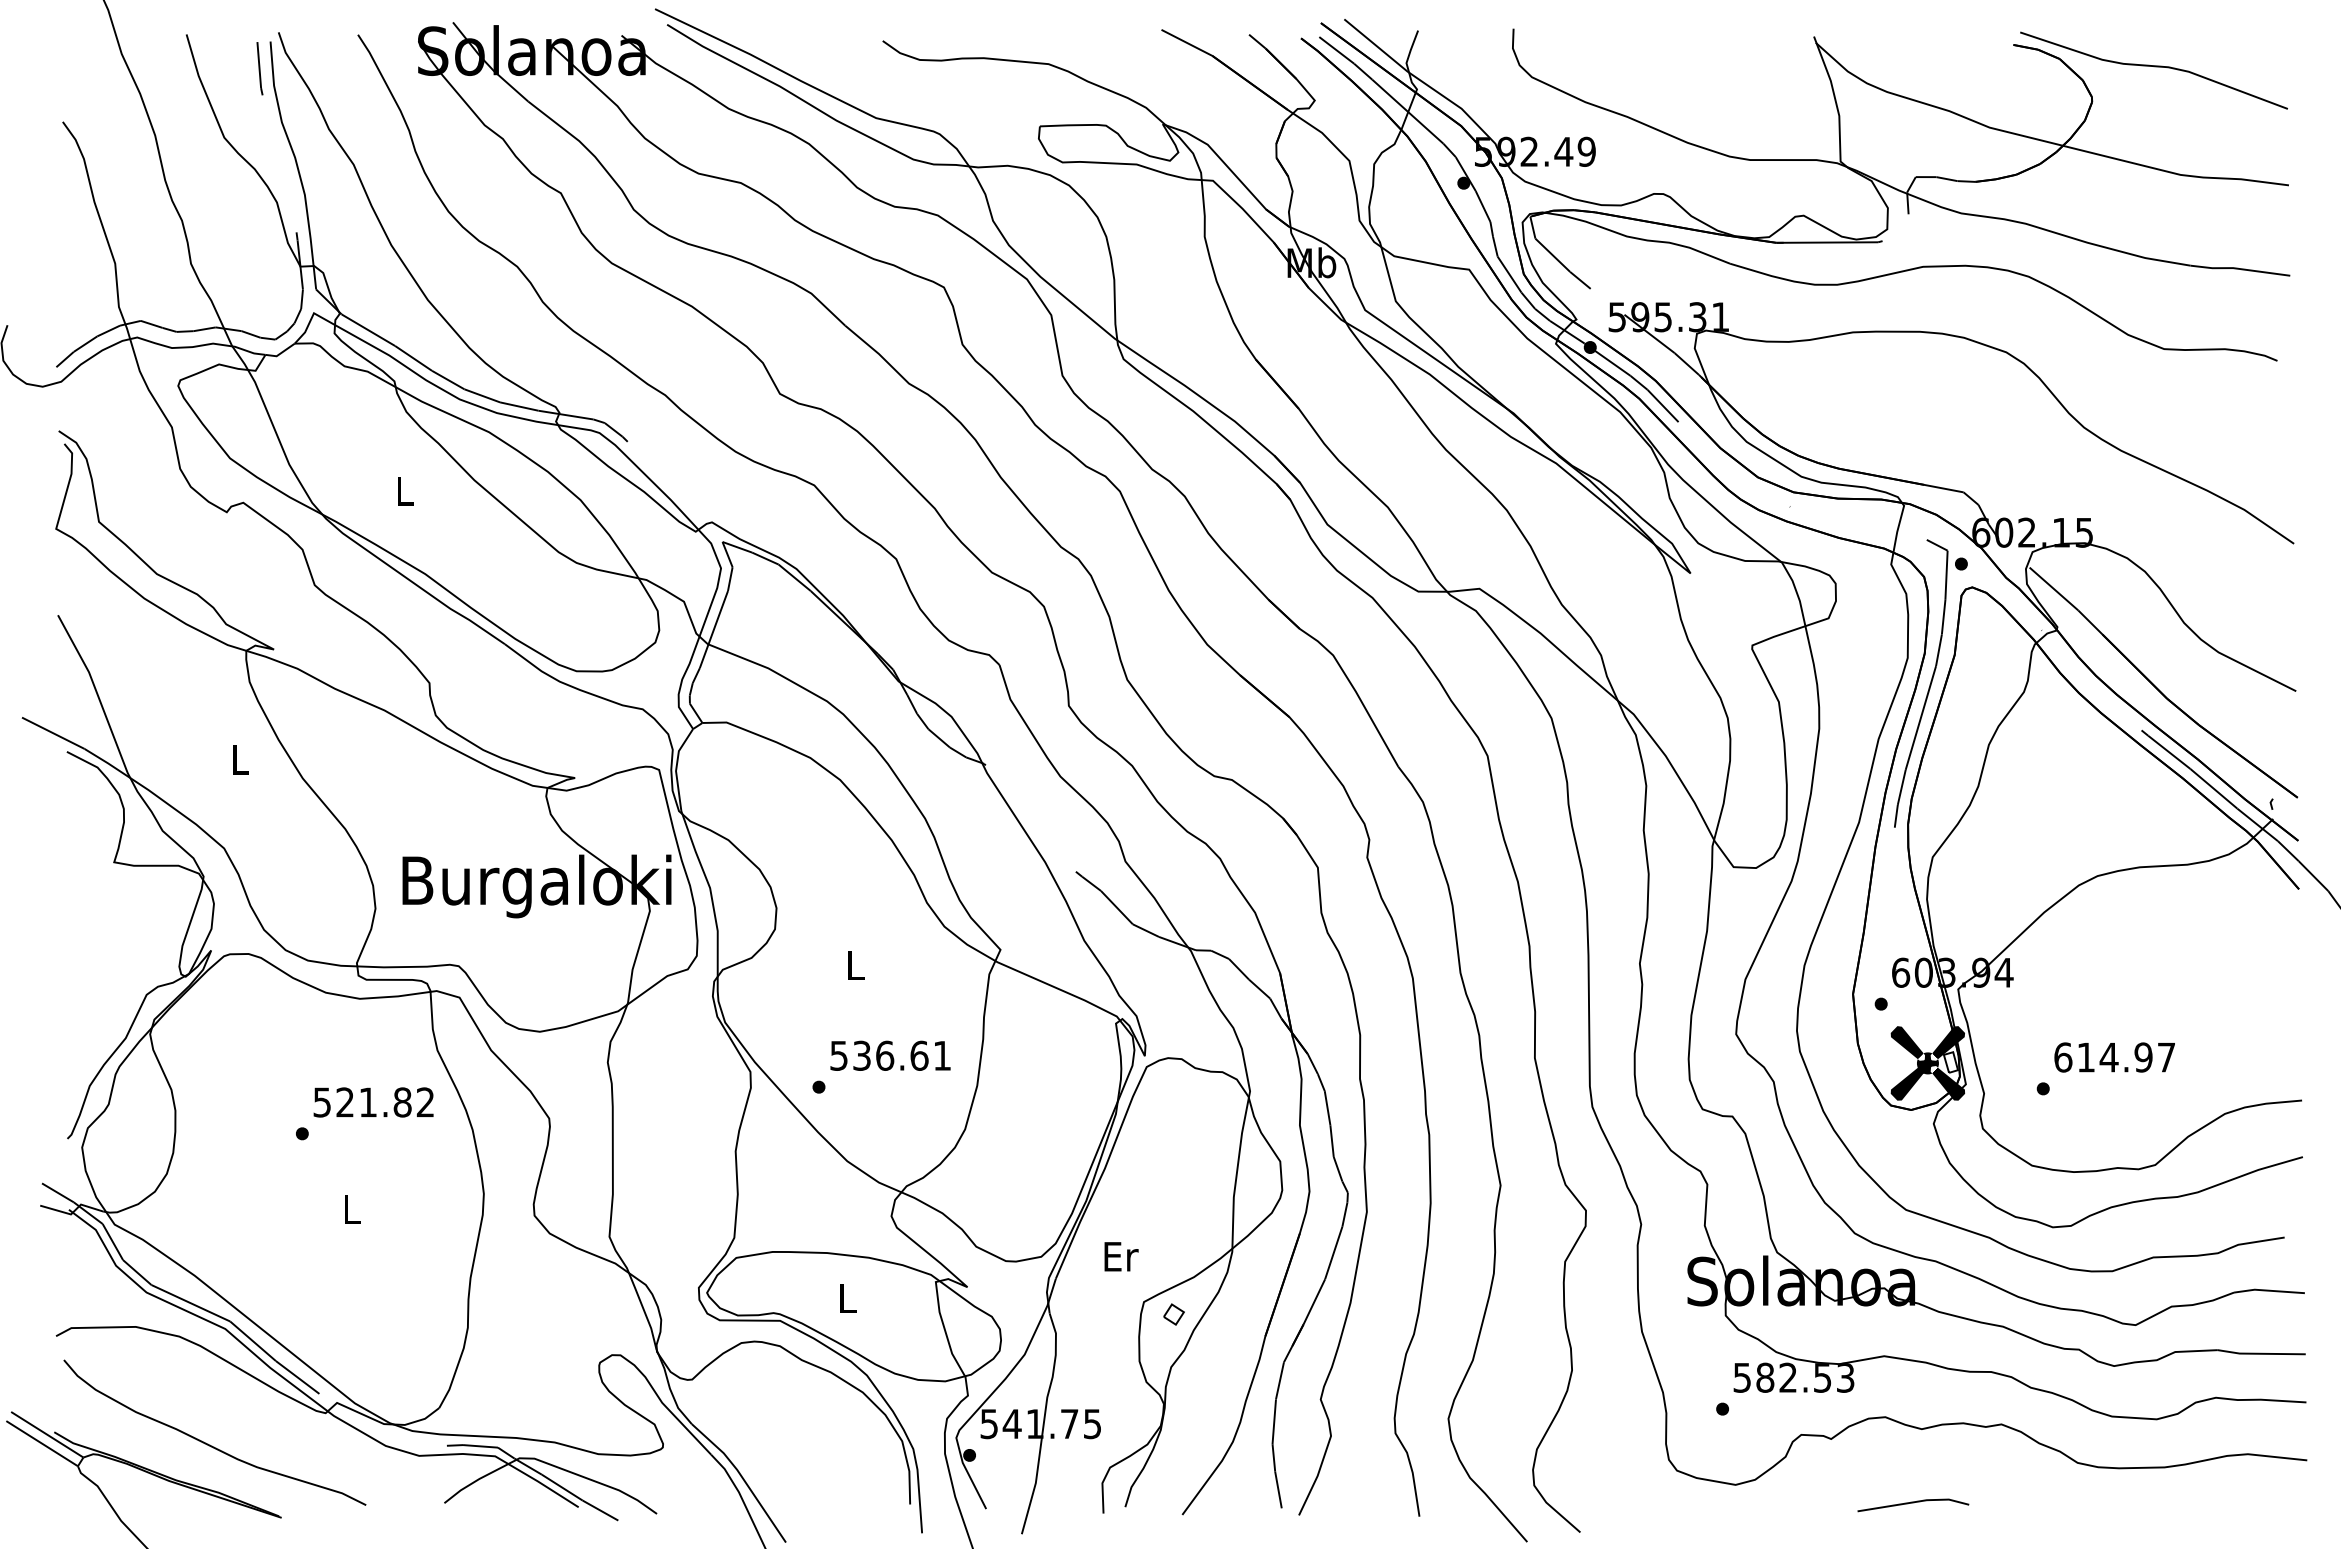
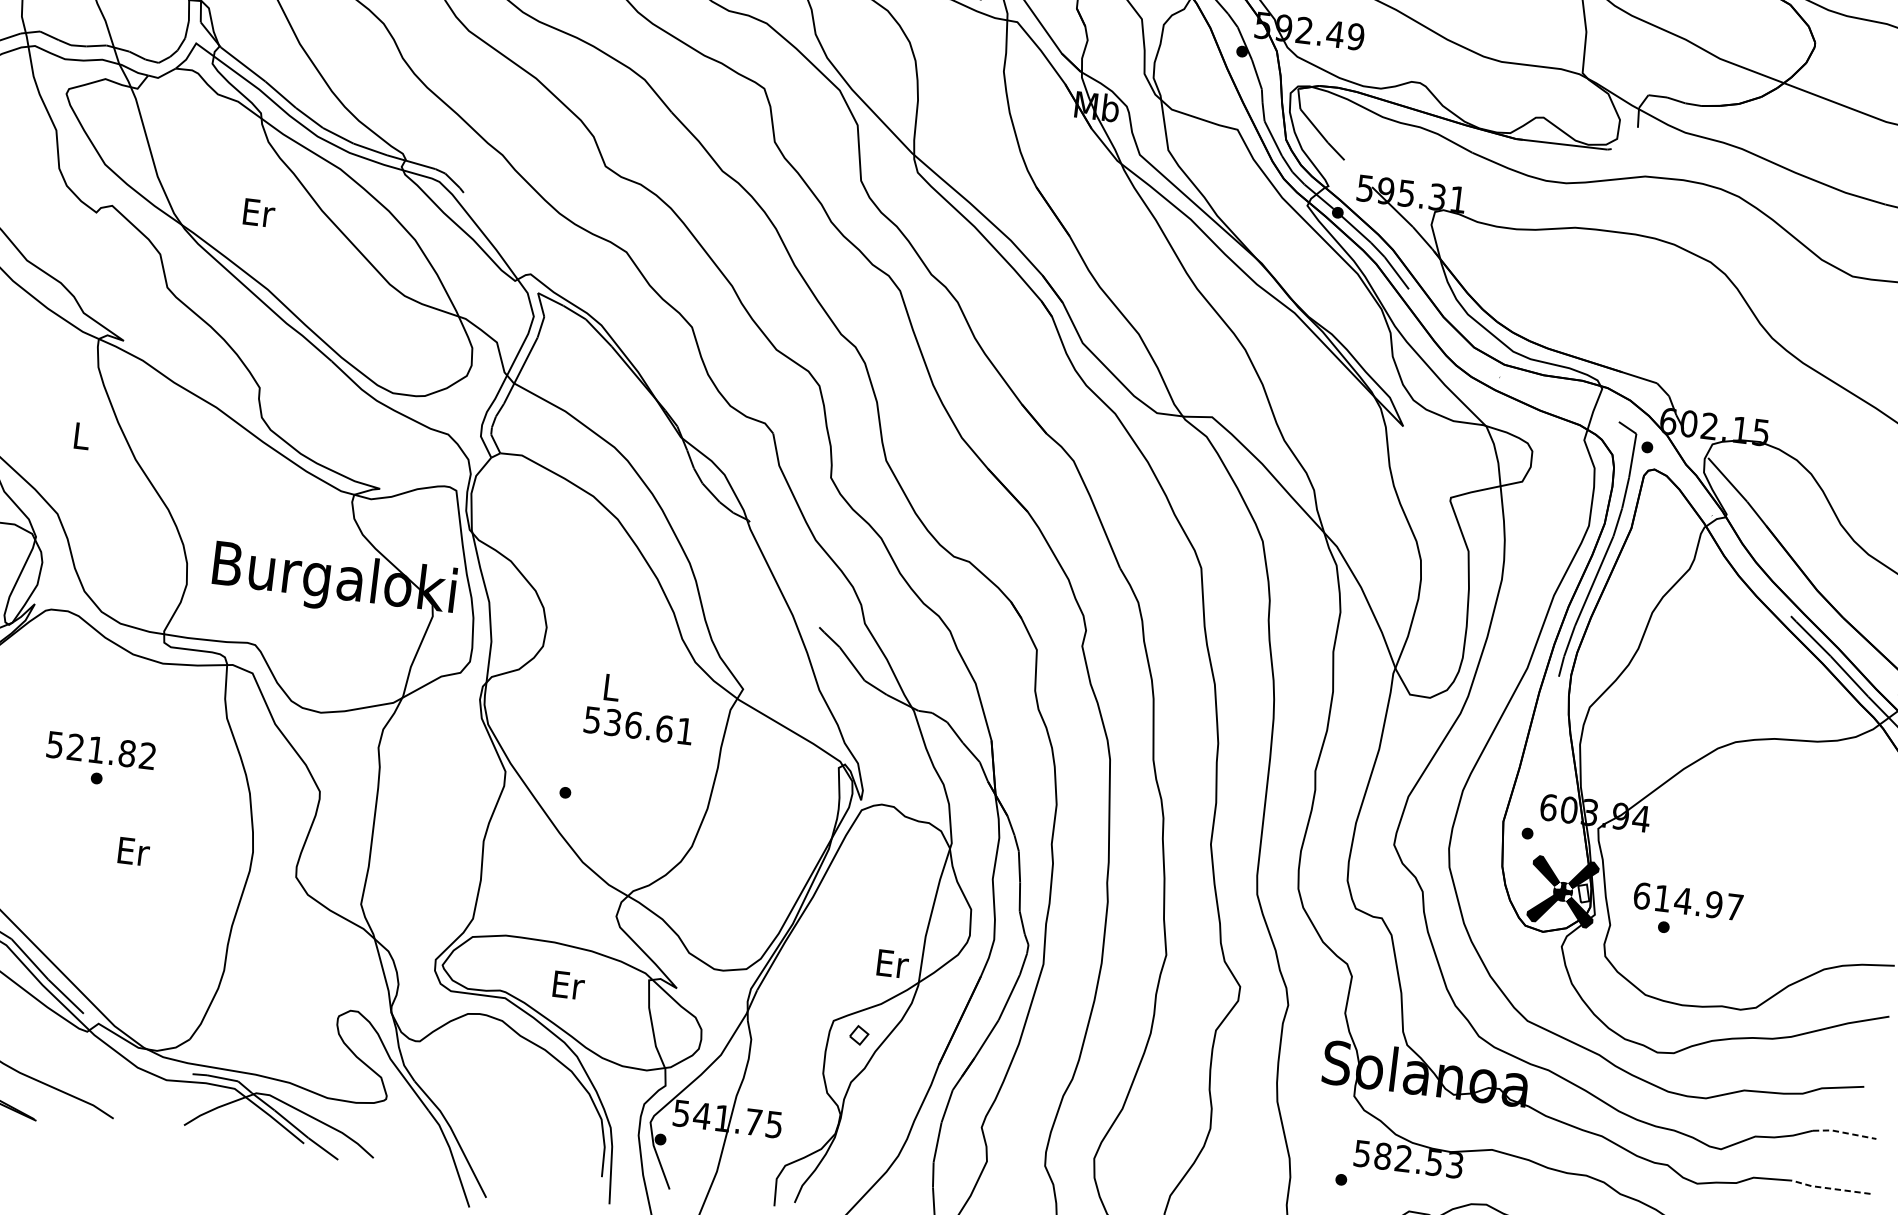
text: (405, 490) -> (259, 212), L -> Er
text: (890, 1055) -> (638, 725), moved
text: (2114, 1057) -> (1688, 901), moved
text: (373, 1102) -> (101, 750), moved
text: (353, 1208) -> (134, 851), L -> Er
text: (1121, 1256) -> (892, 963), moved
line: (2269, 1290) -> (1844, 1132), solid -> dashed
text: (848, 1297) -> (569, 984), L -> Er
line: (2260, 1353) -> (1830, 1188), solid -> dashed

